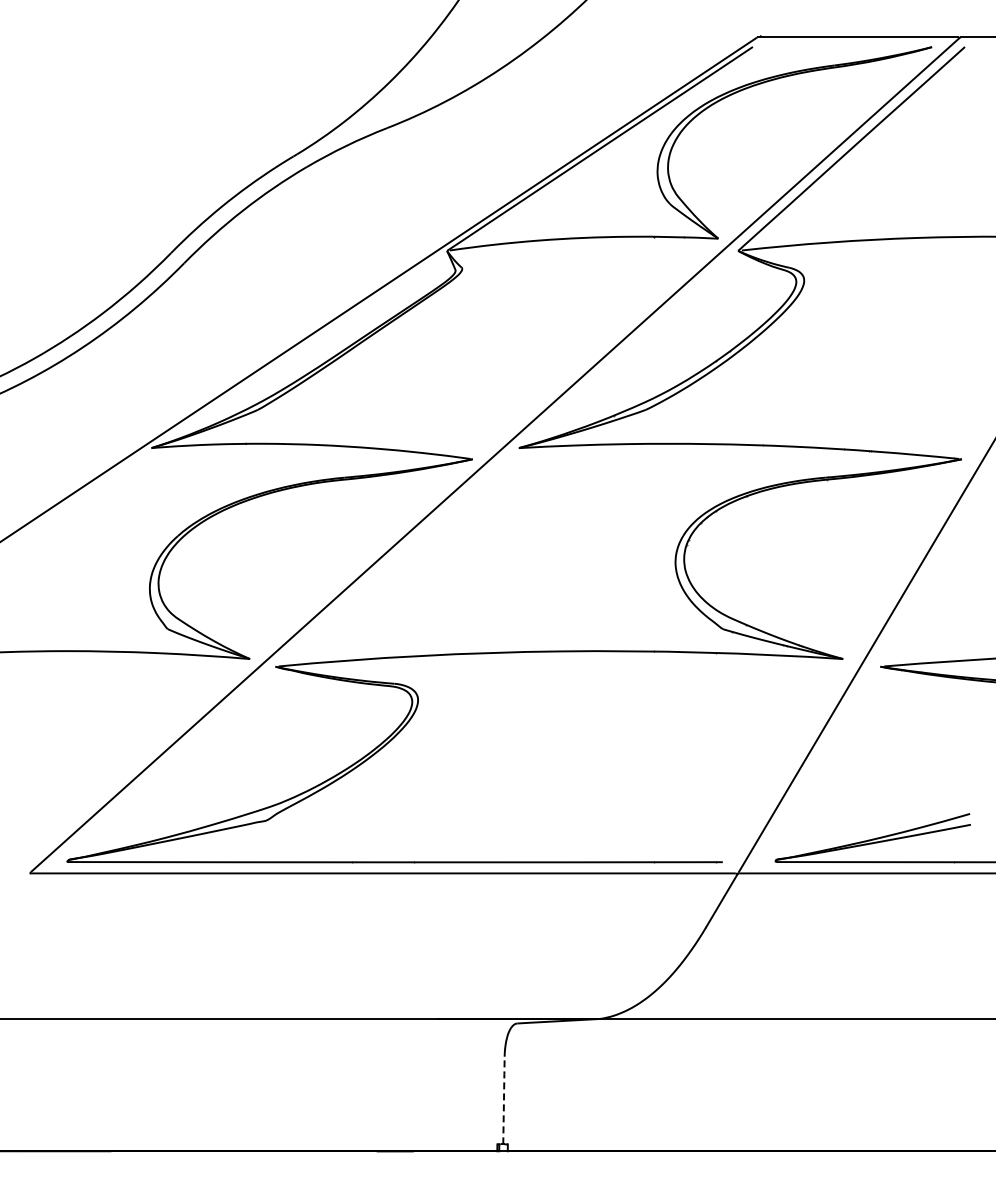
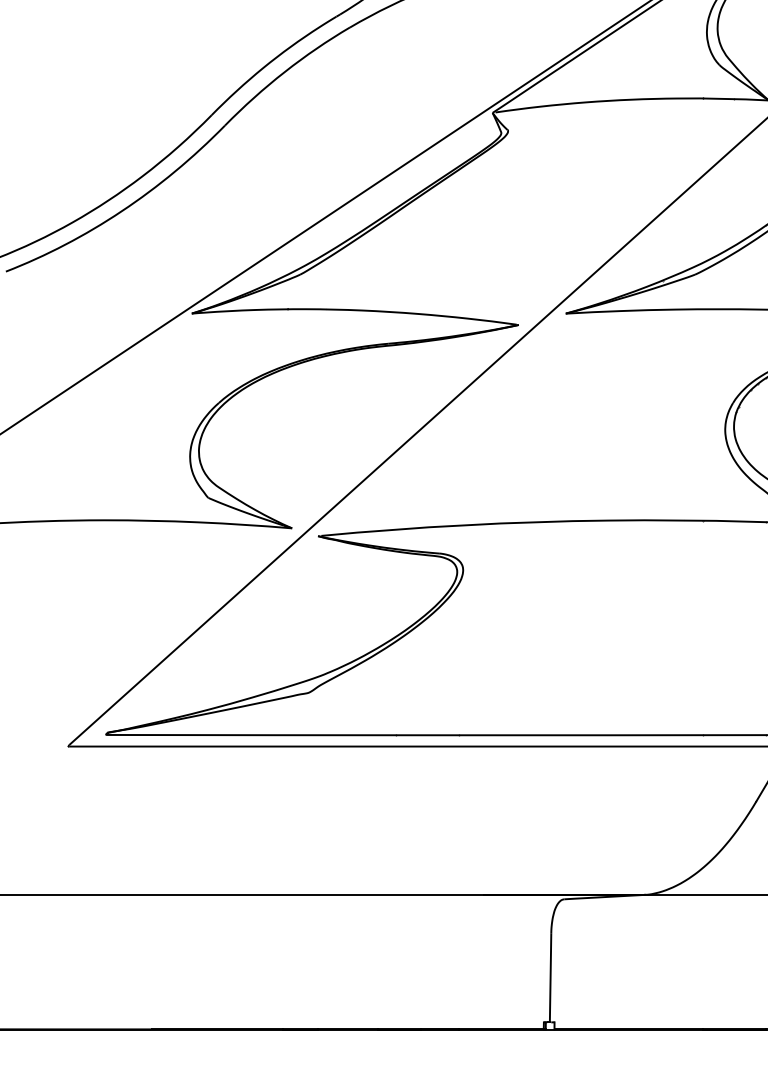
line: (503, 1099) -> (550, 976), dashed -> solid

